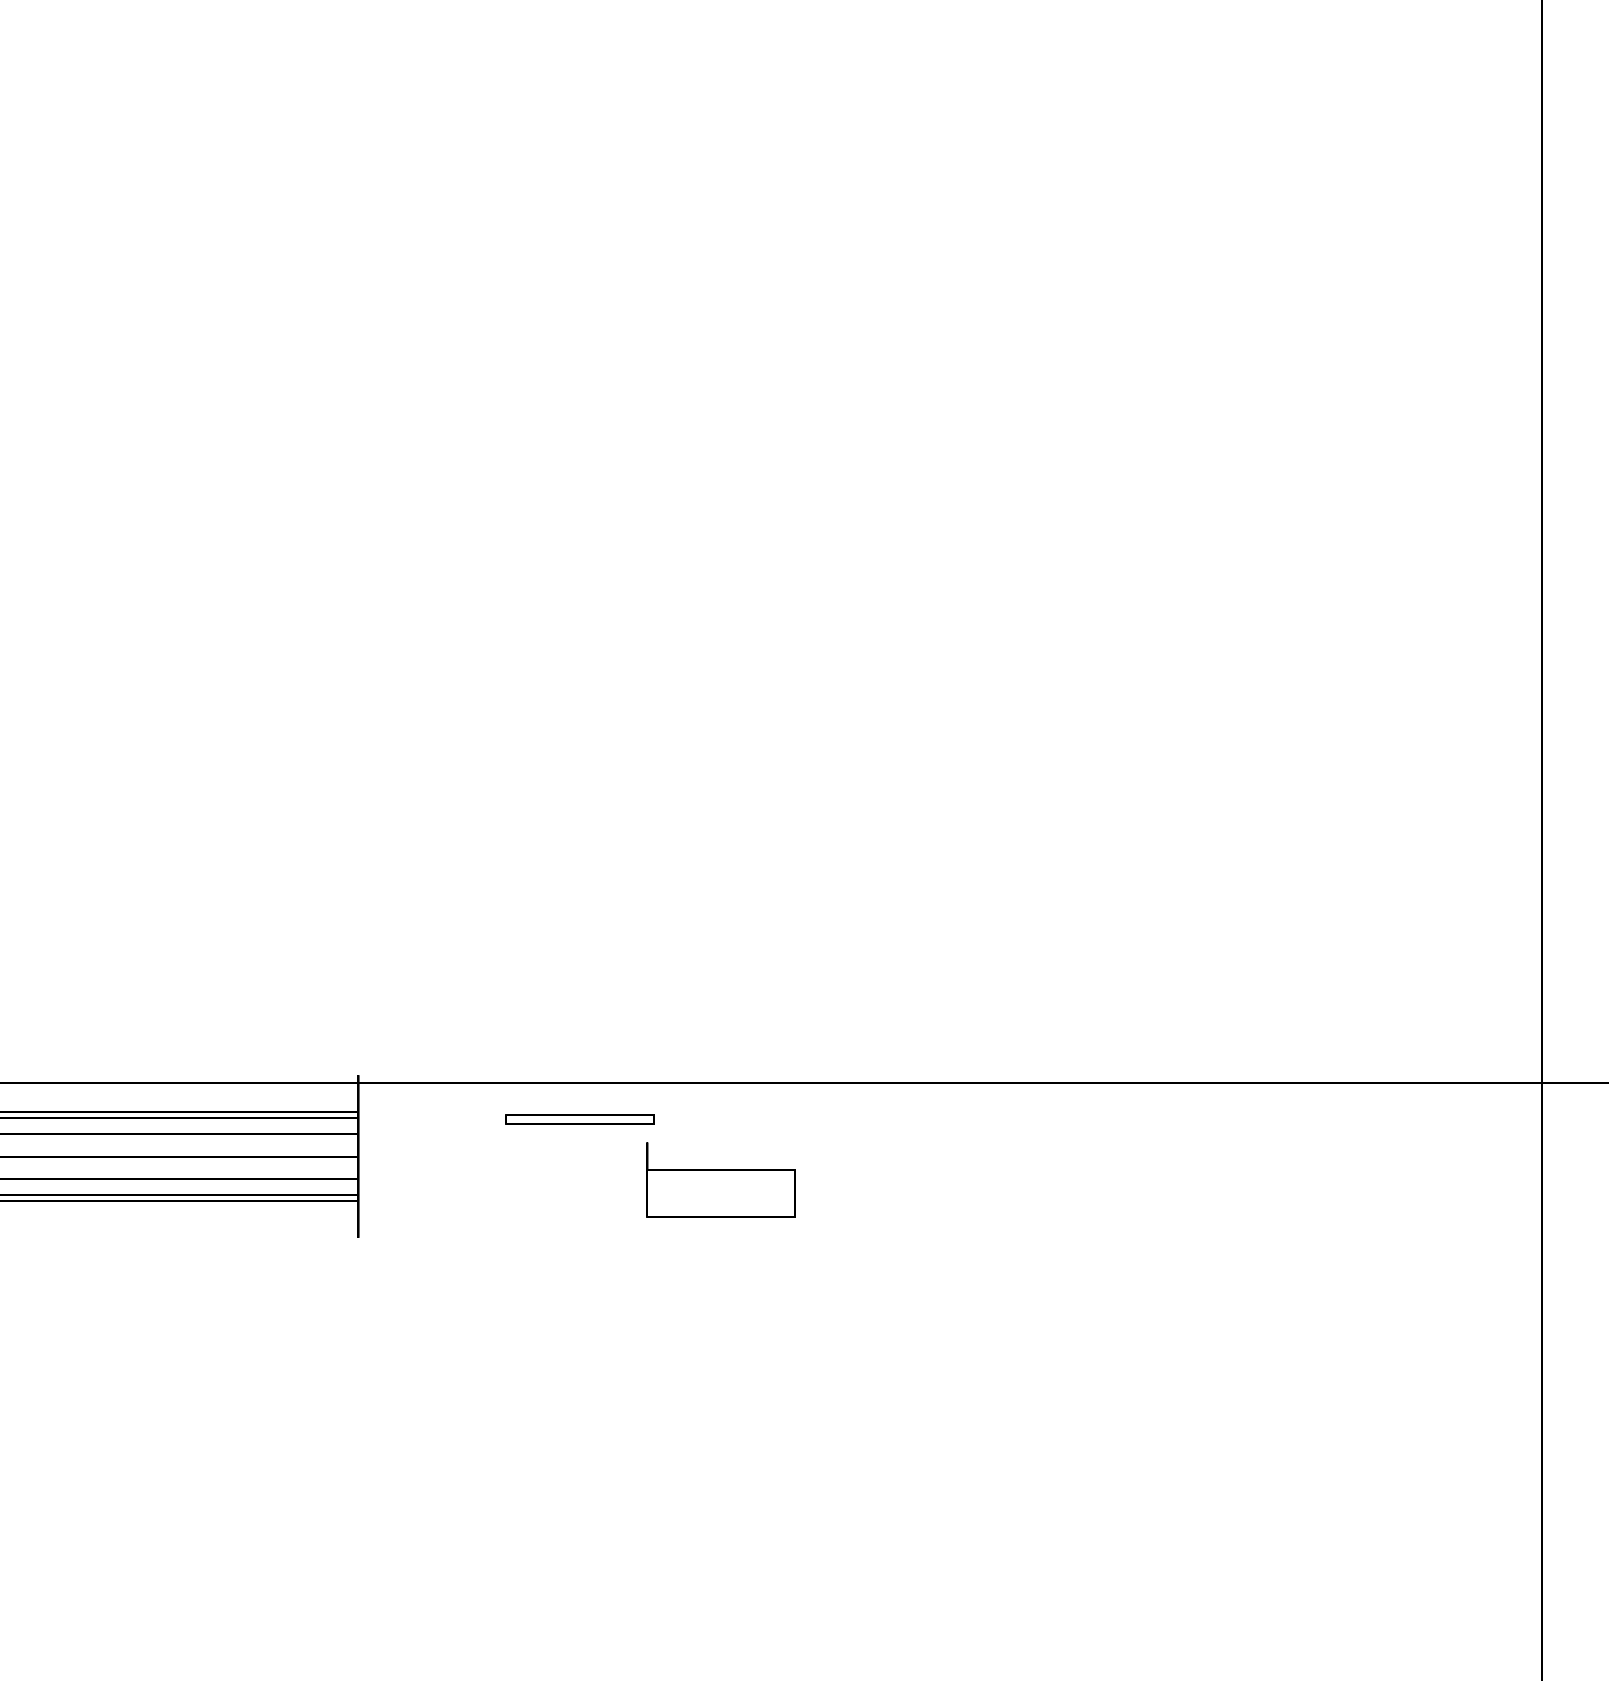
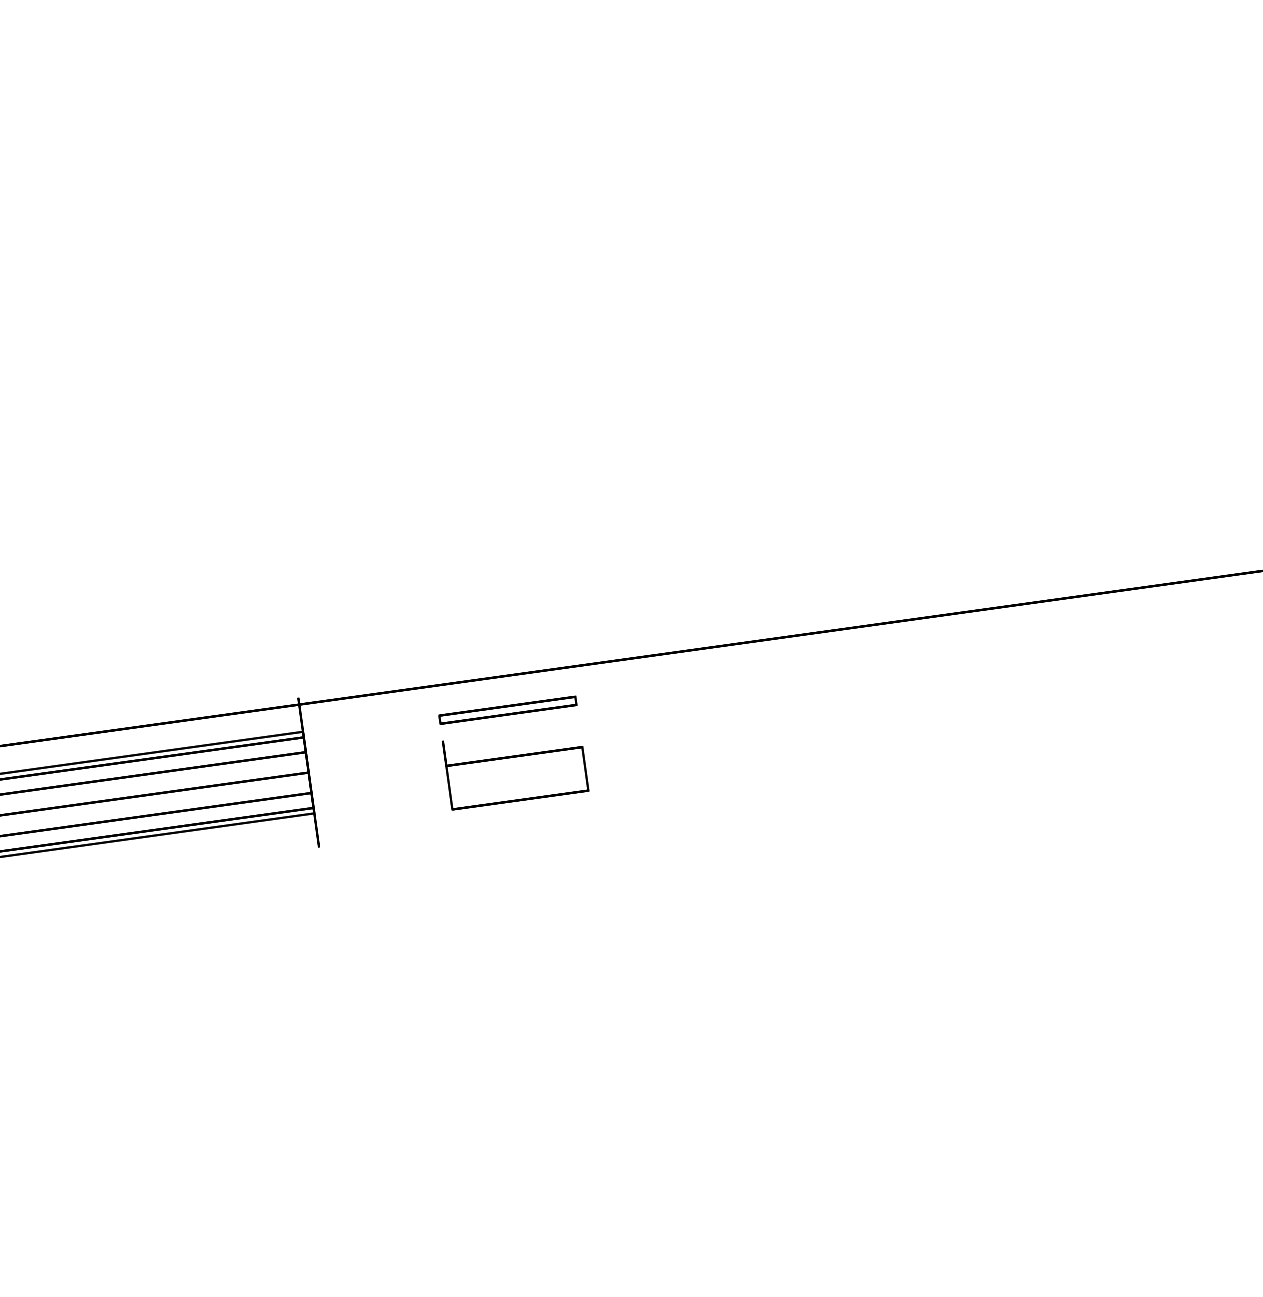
part: (720, 1179) -> (514, 765), moved

